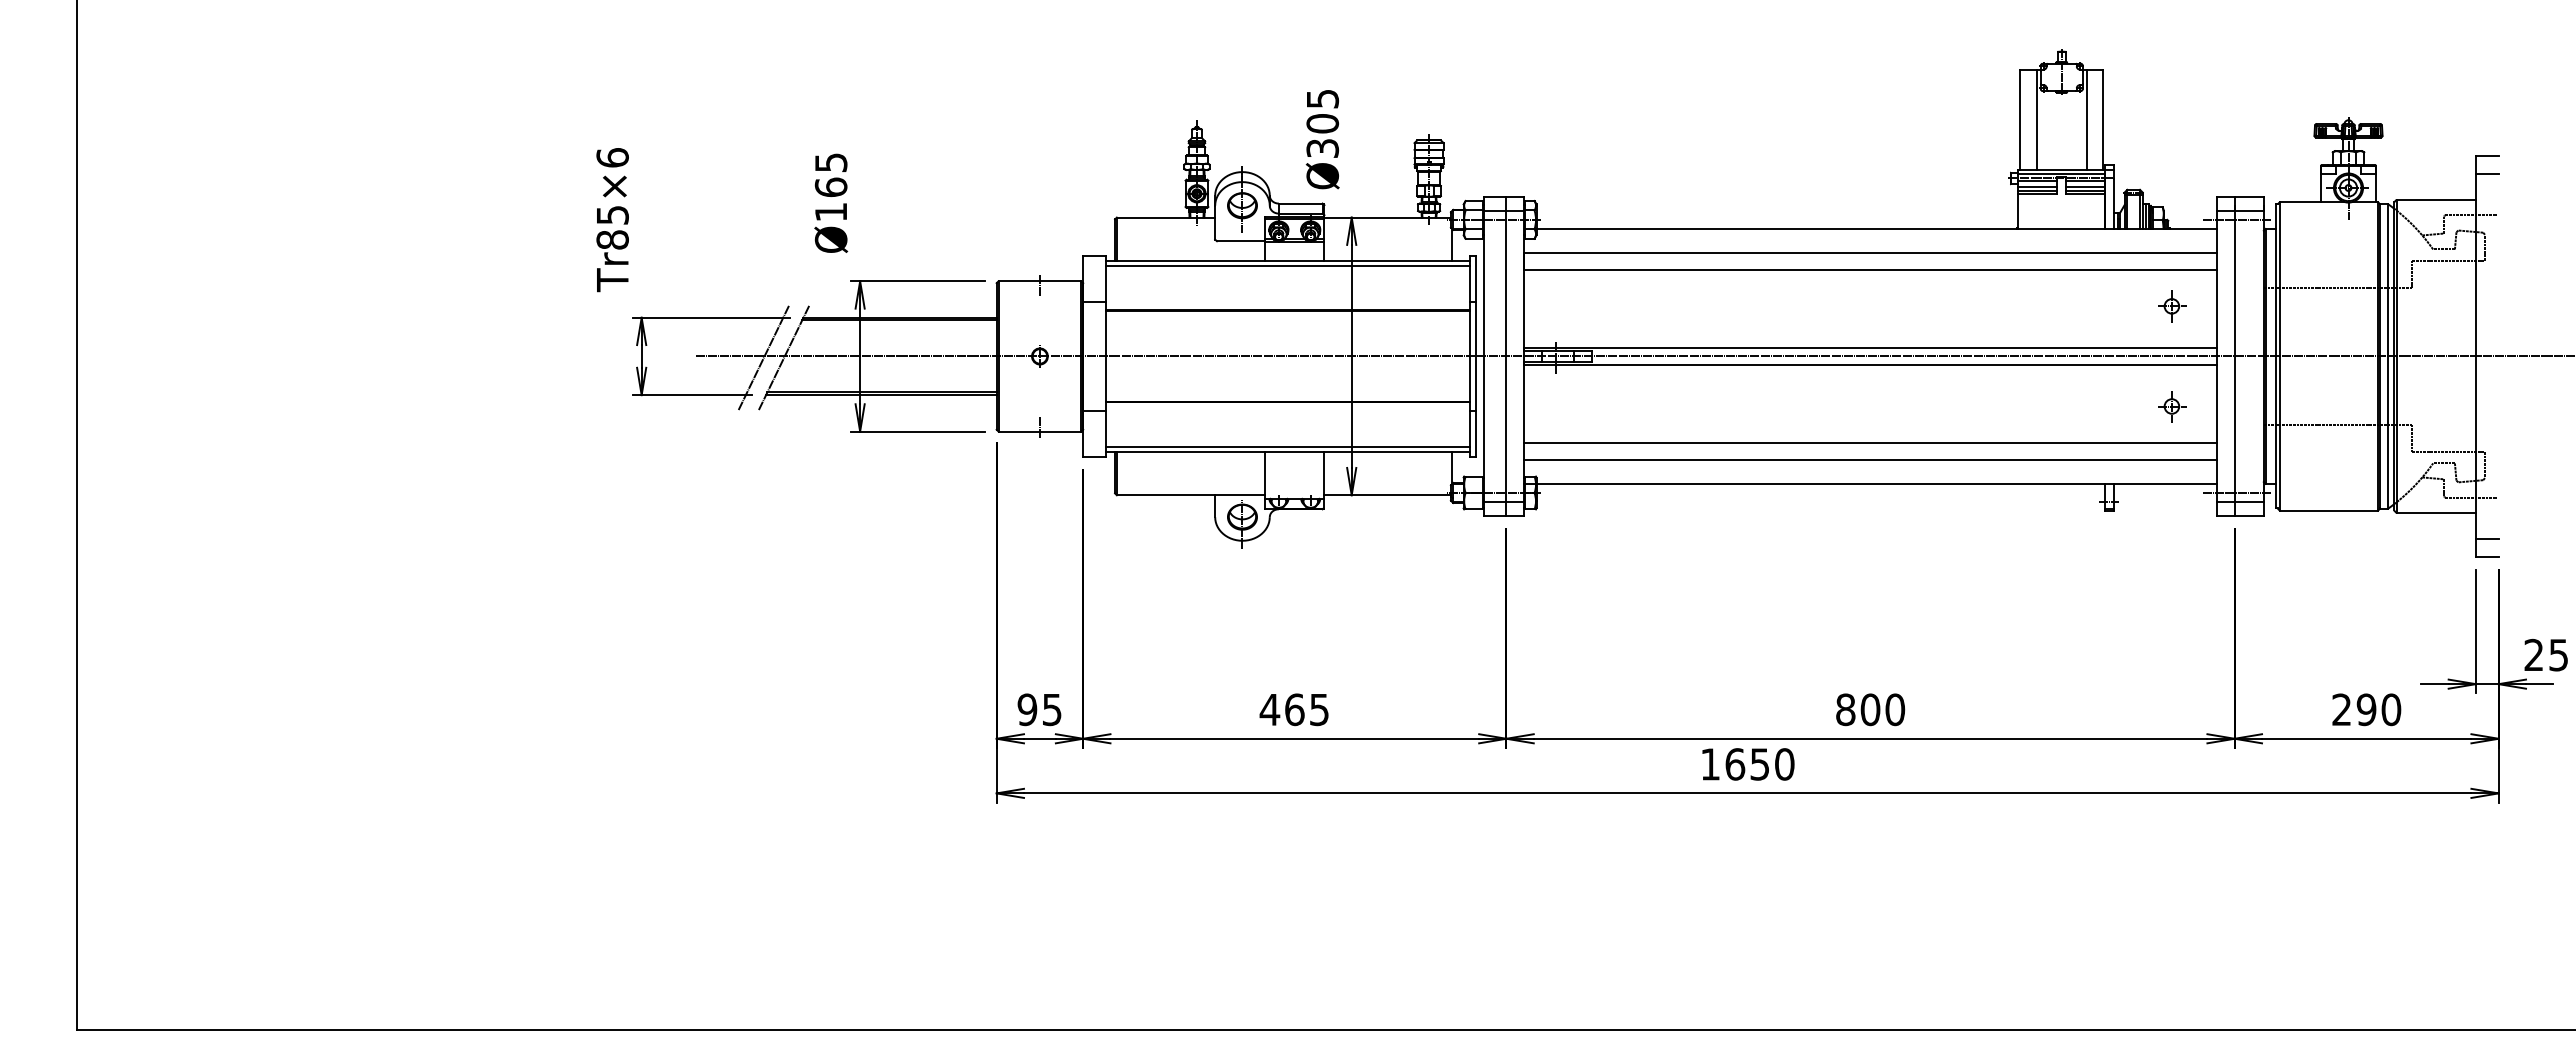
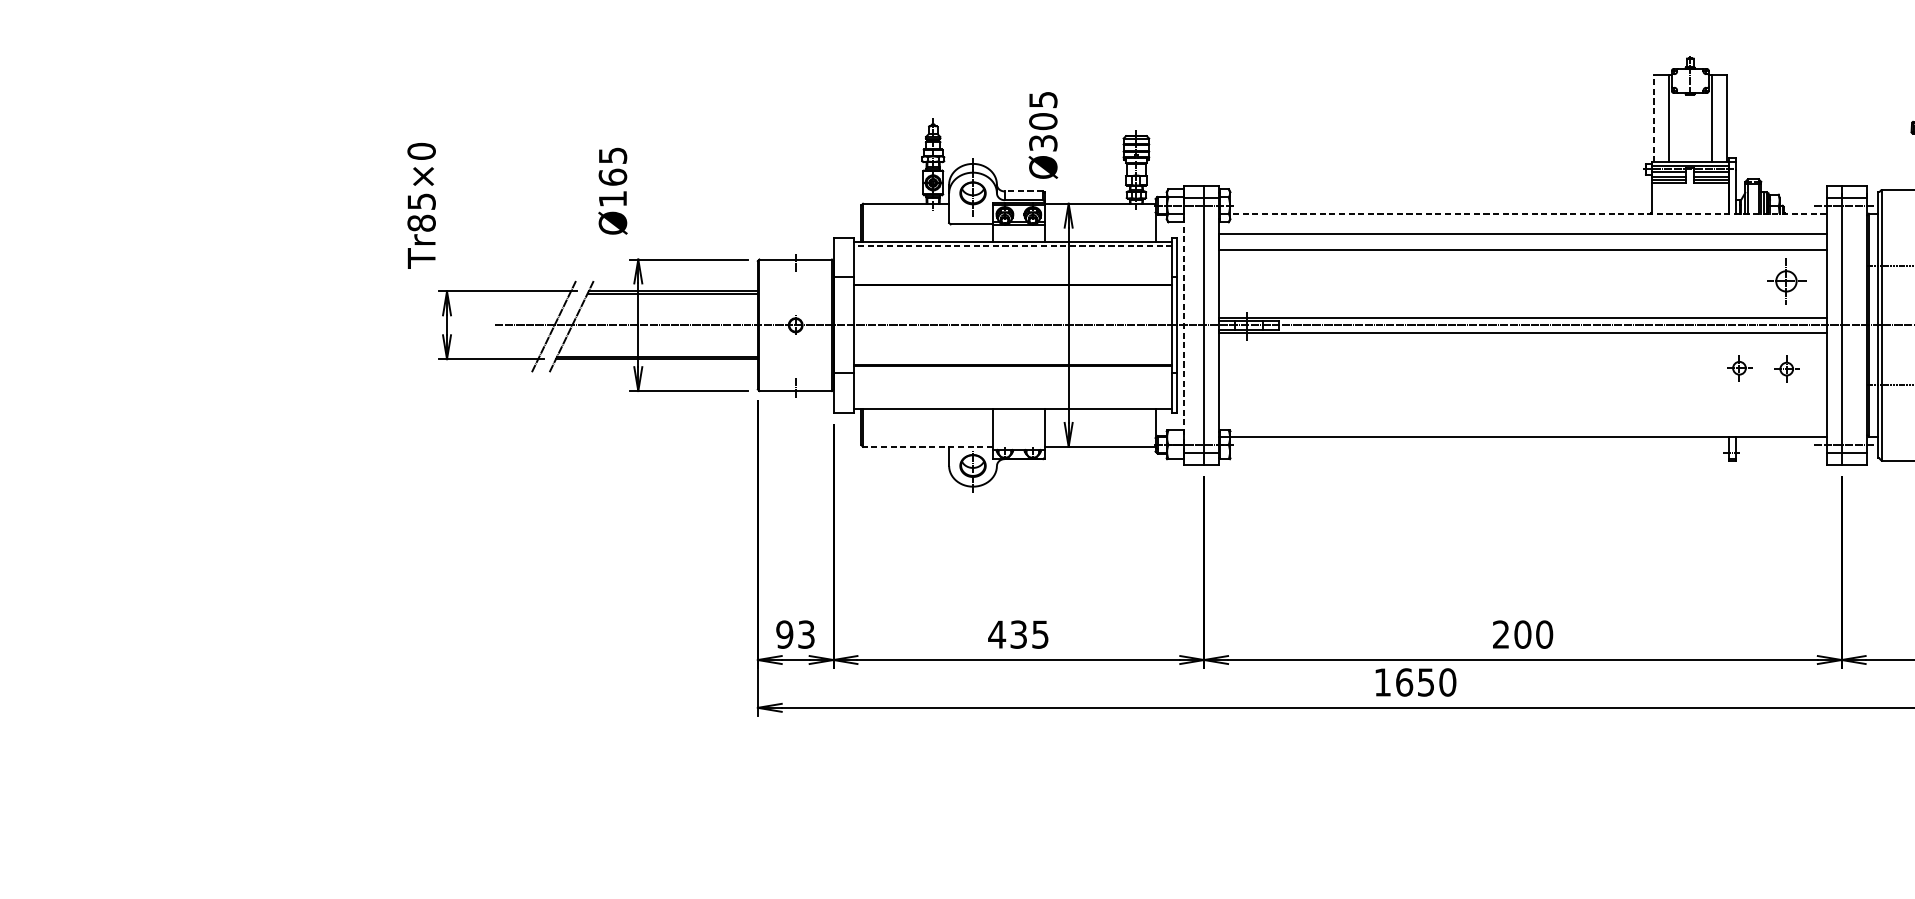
line: (2020, 119) -> (1654, 117), solid -> dashed
text: (612, 157) -> (421, 151), Tr85×6 -> Tr85×0
line: (1300, 203) -> (1023, 191), solid -> dashed
line: (1876, 229) -> (1528, 214), solid -> dashed
line: (1287, 266) -> (1012, 246), solid -> dashed
part: (2172, 306) -> (1787, 281), size x1.6
line: (1483, 356) -> (1184, 325), solid -> dashed
part: (2118, 405) -> (1739, 368), added
line: (1870, 442) -> (1522, 400), removed
line: (1287, 446) -> (1012, 404), removed
line: (1870, 460) -> (1522, 416), removed
line: (1190, 495) -> (927, 447), solid -> dashed
text: (1052, 709) -> (806, 634), 95 -> 93
text: (1294, 709) -> (1018, 634), 465 -> 435
text: (1845, 709) -> (1500, 634), 800 -> 200

